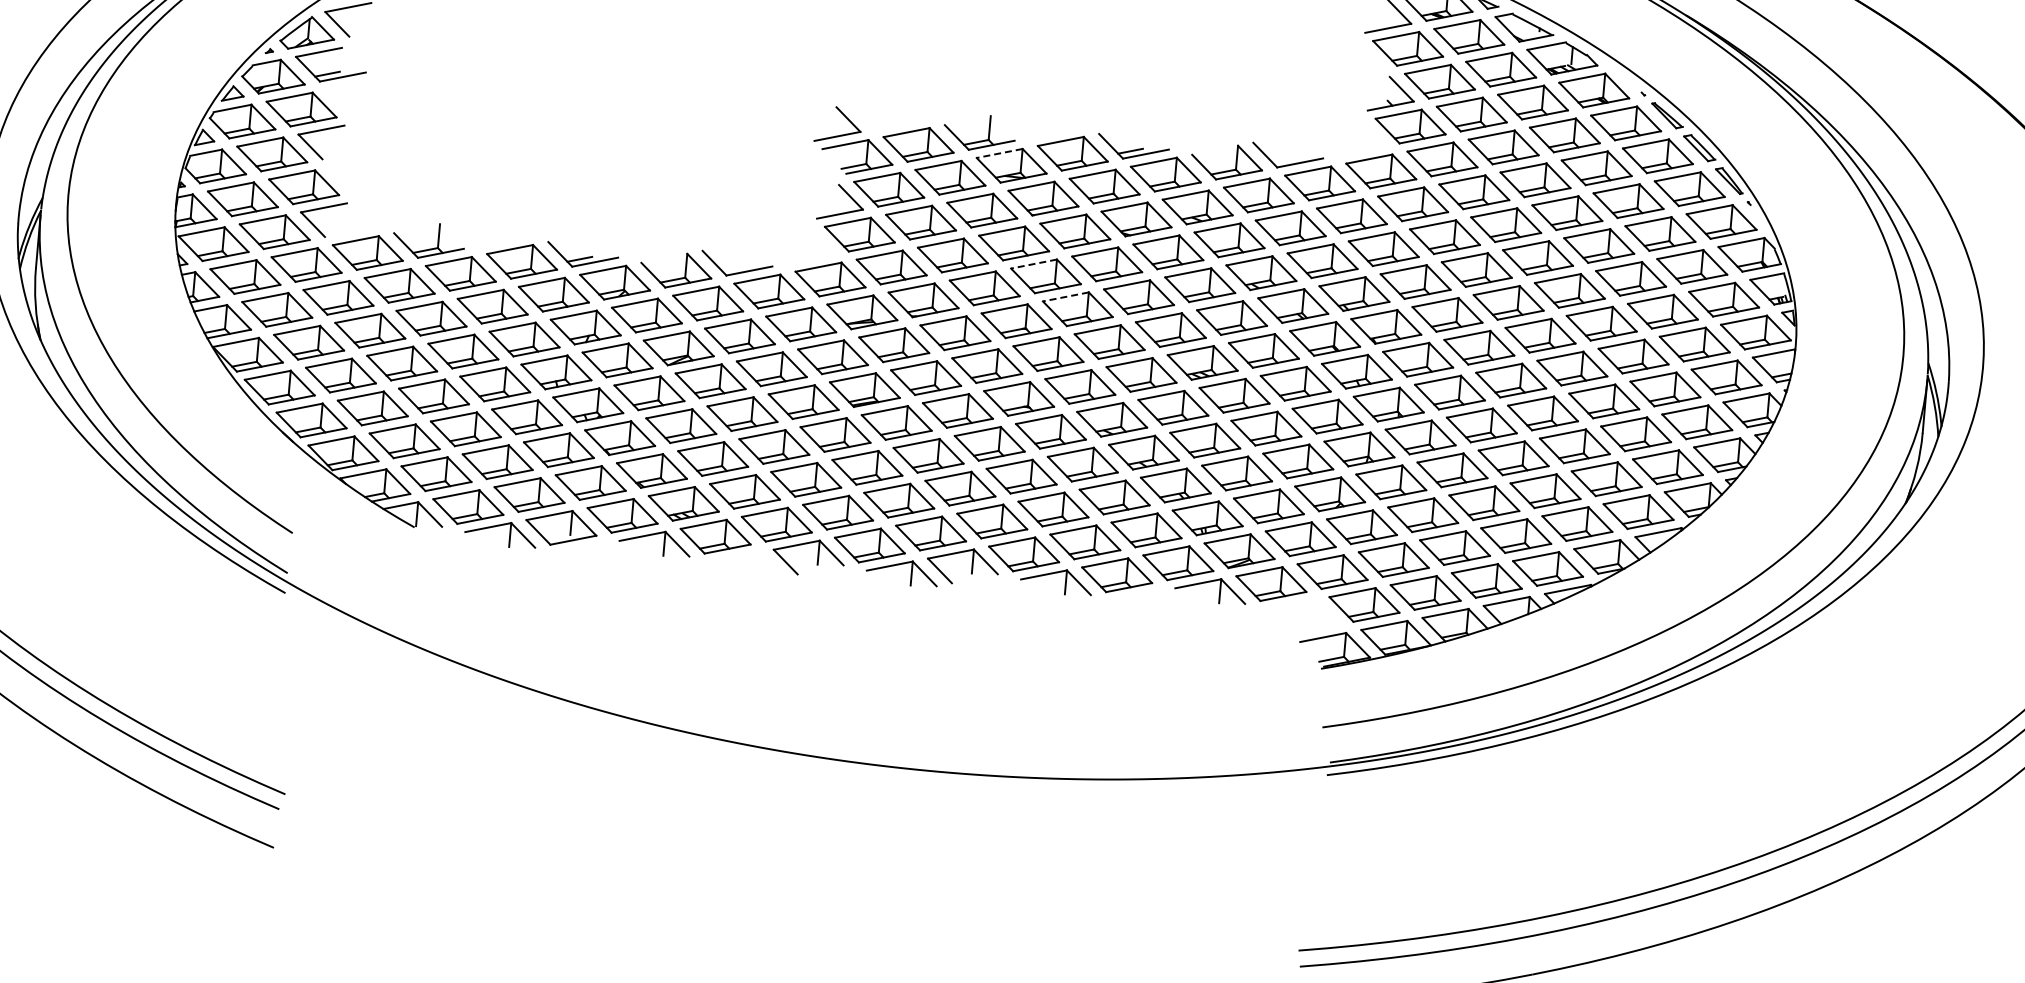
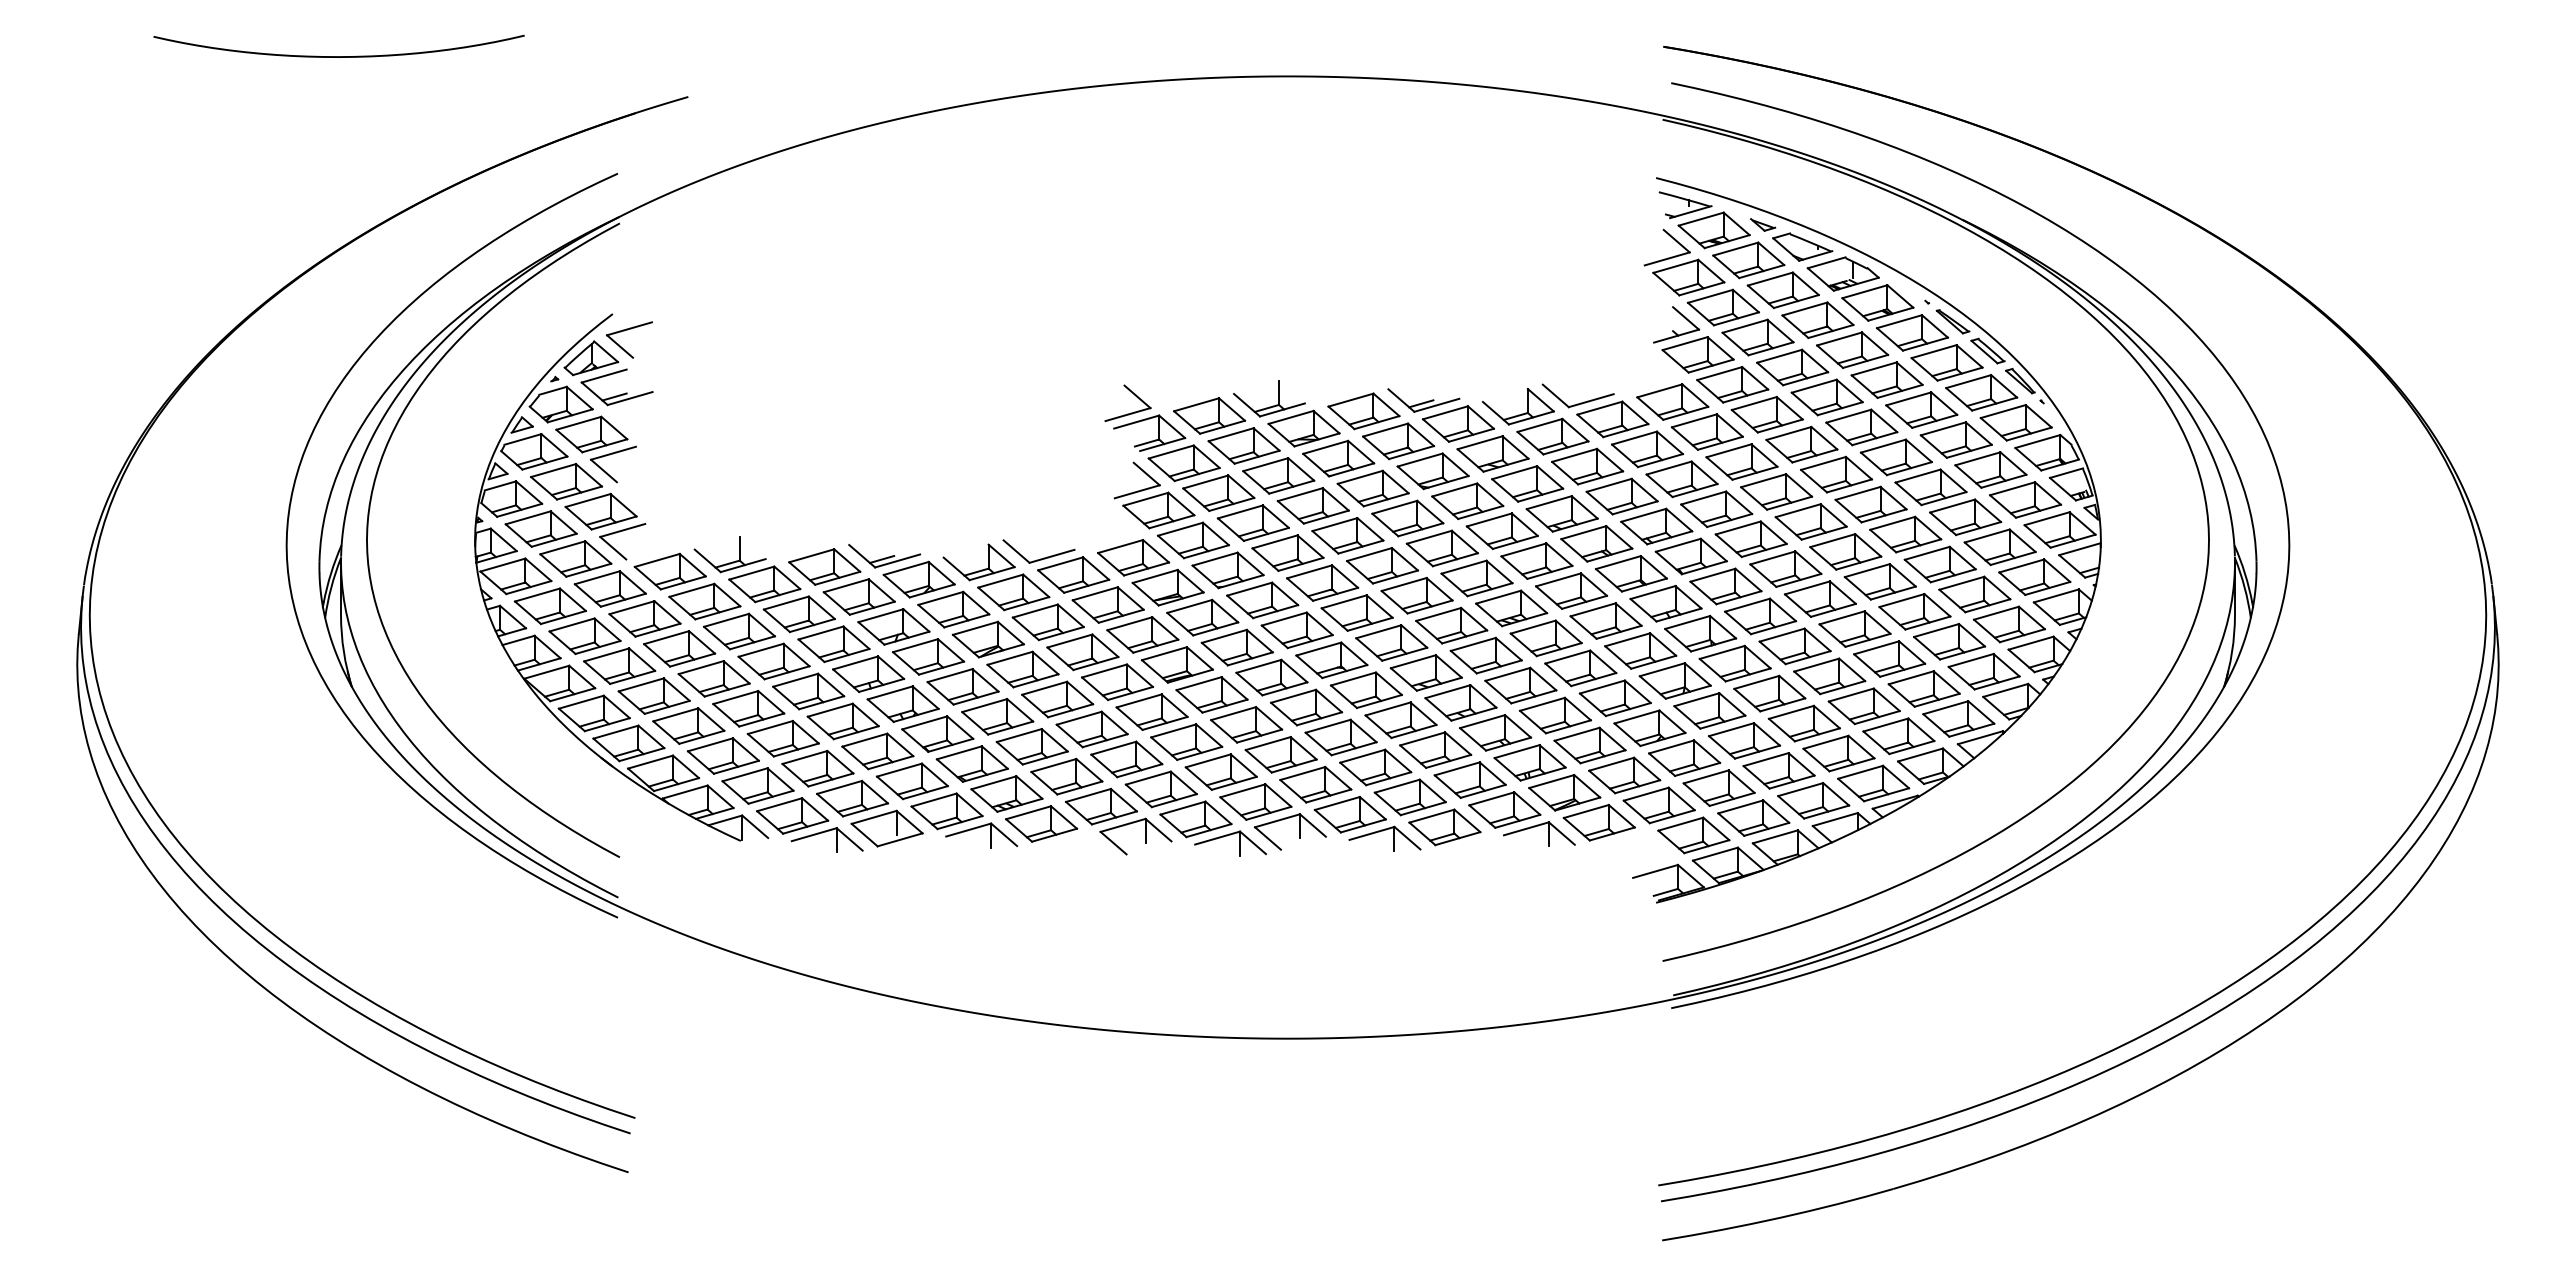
line: (999, 153) -> (1290, 417), dashed -> solid
line: (1033, 263) -> (1334, 524), dashed -> solid
line: (1065, 296) -> (1369, 554), dashed -> solid

